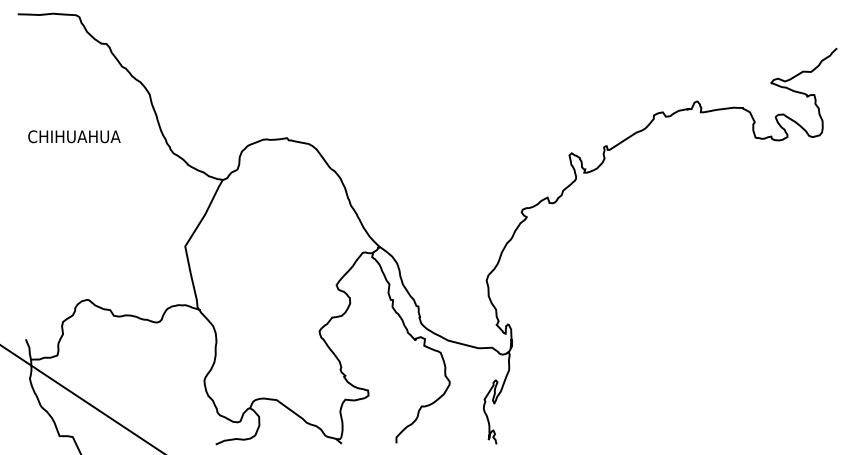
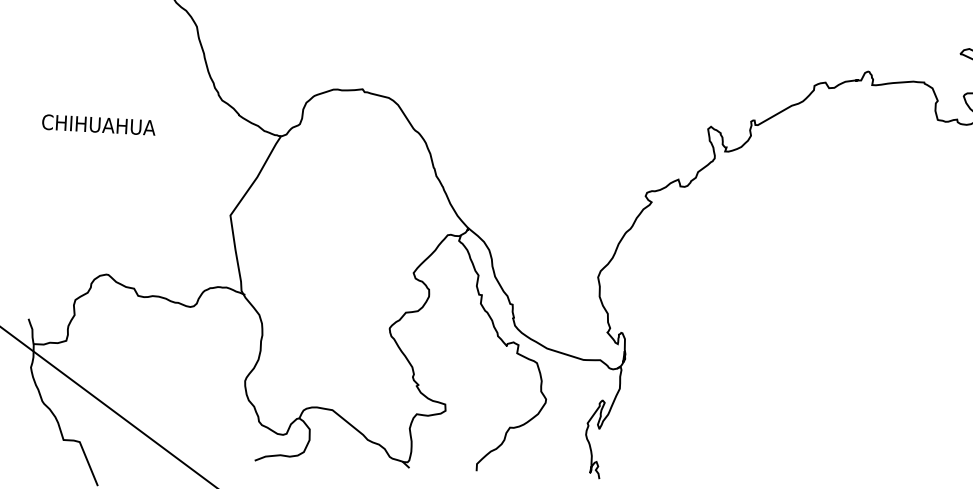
text: (74, 136) -> (99, 124), moved

